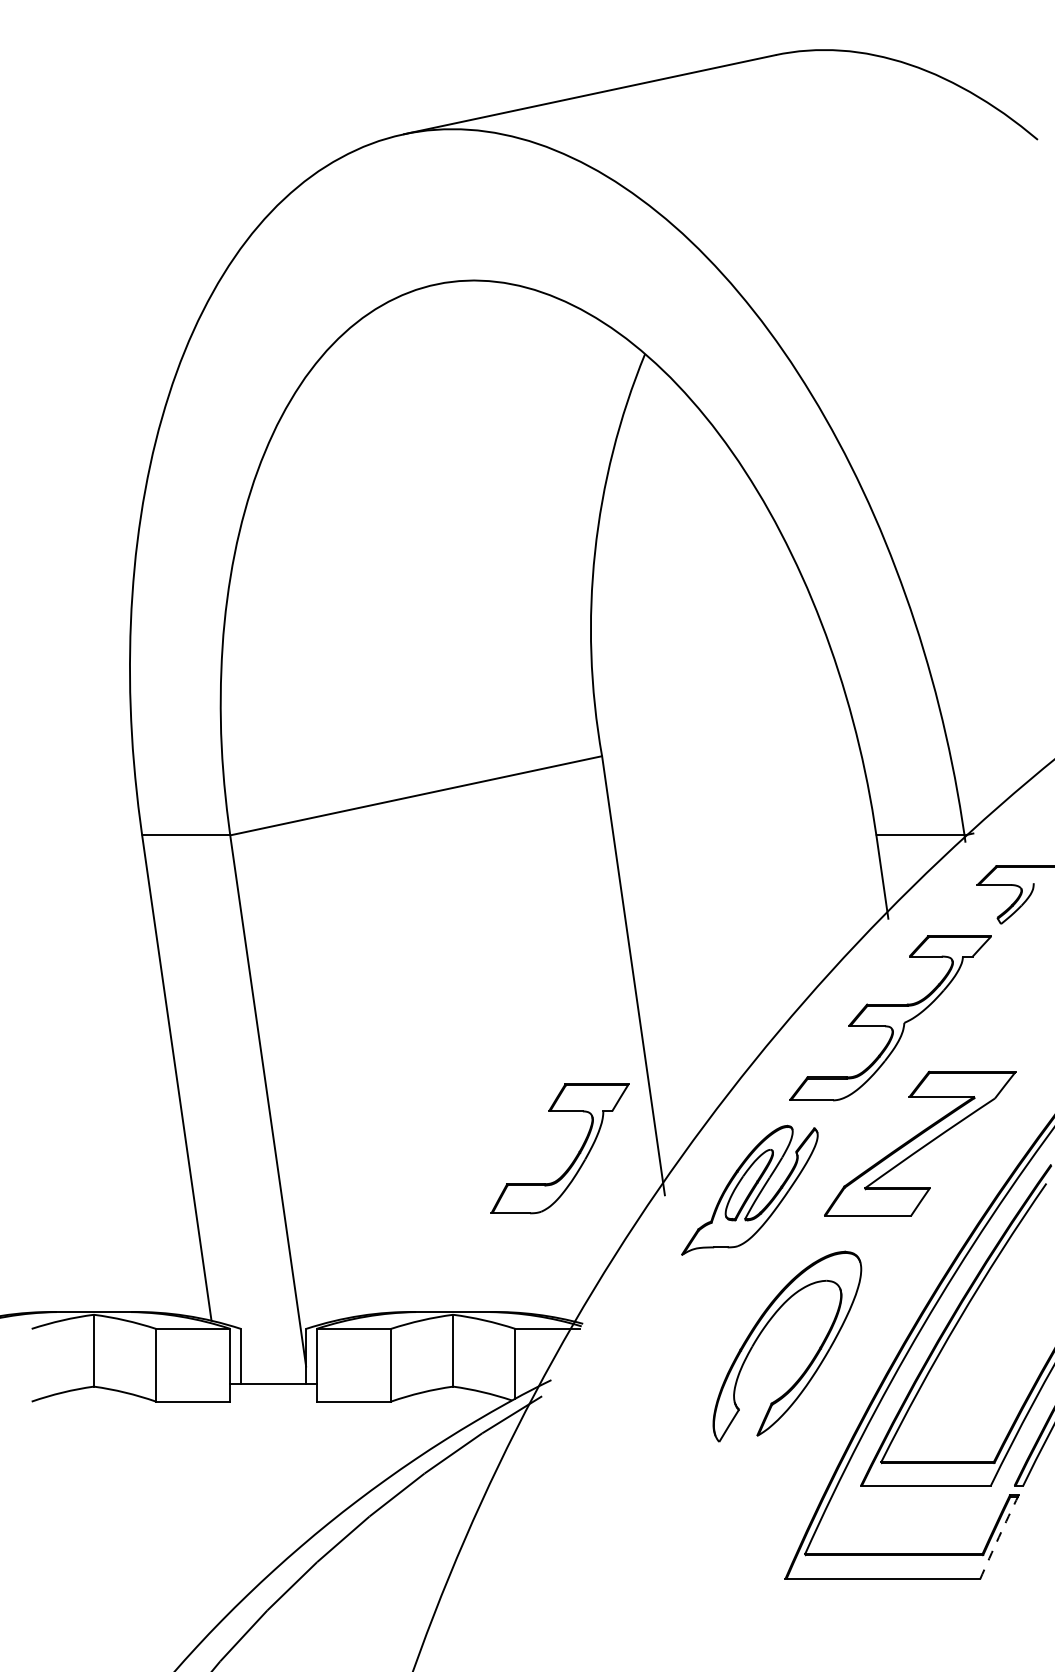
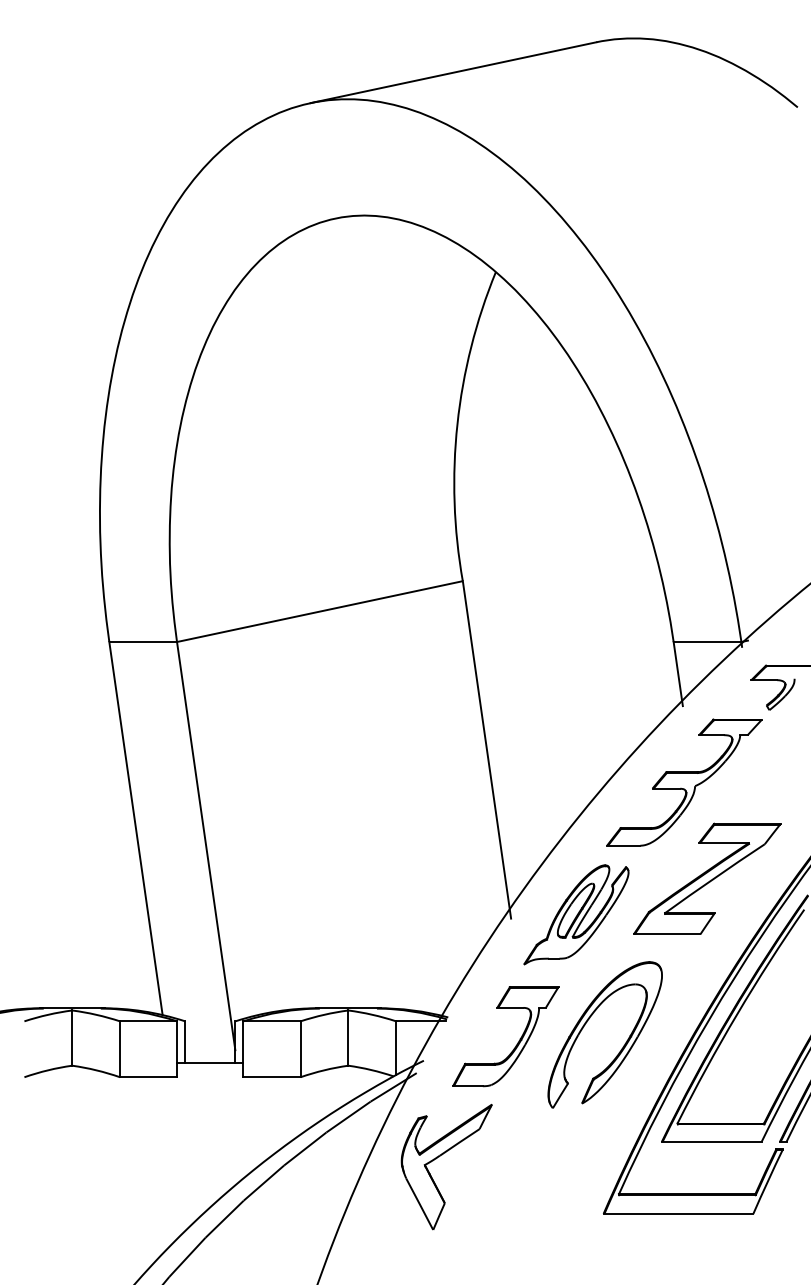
part: (573, 1159) -> (516, 1044), moved
part: (573, 1504) -> (440, 1156), added
arc: (998, 1537) -> (767, 1181), dashed -> solid

